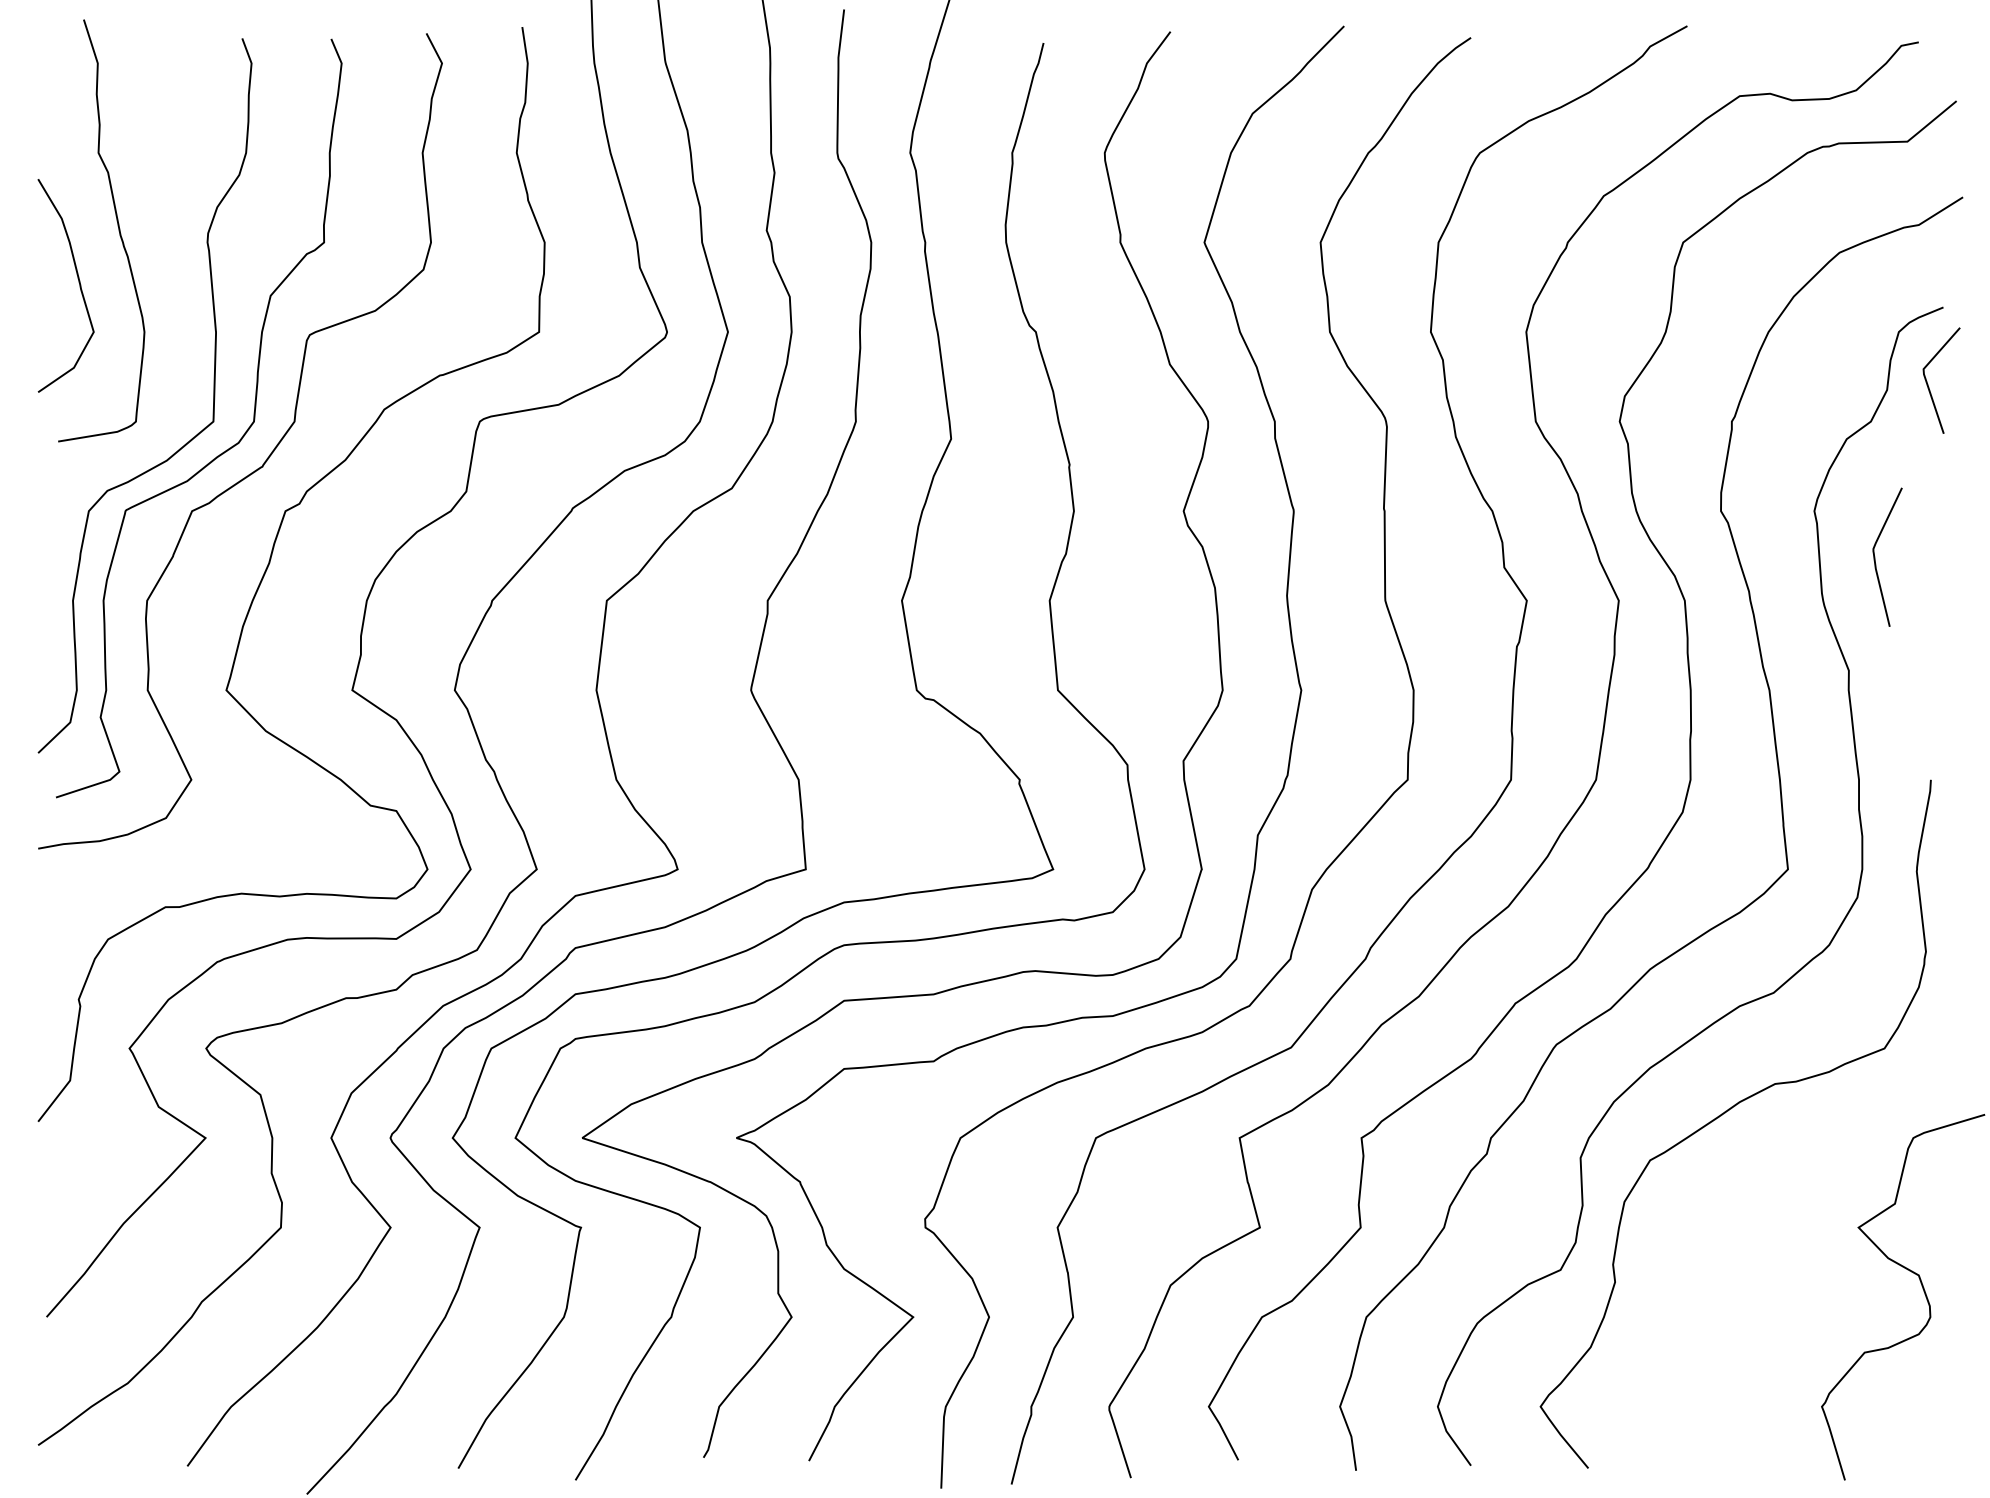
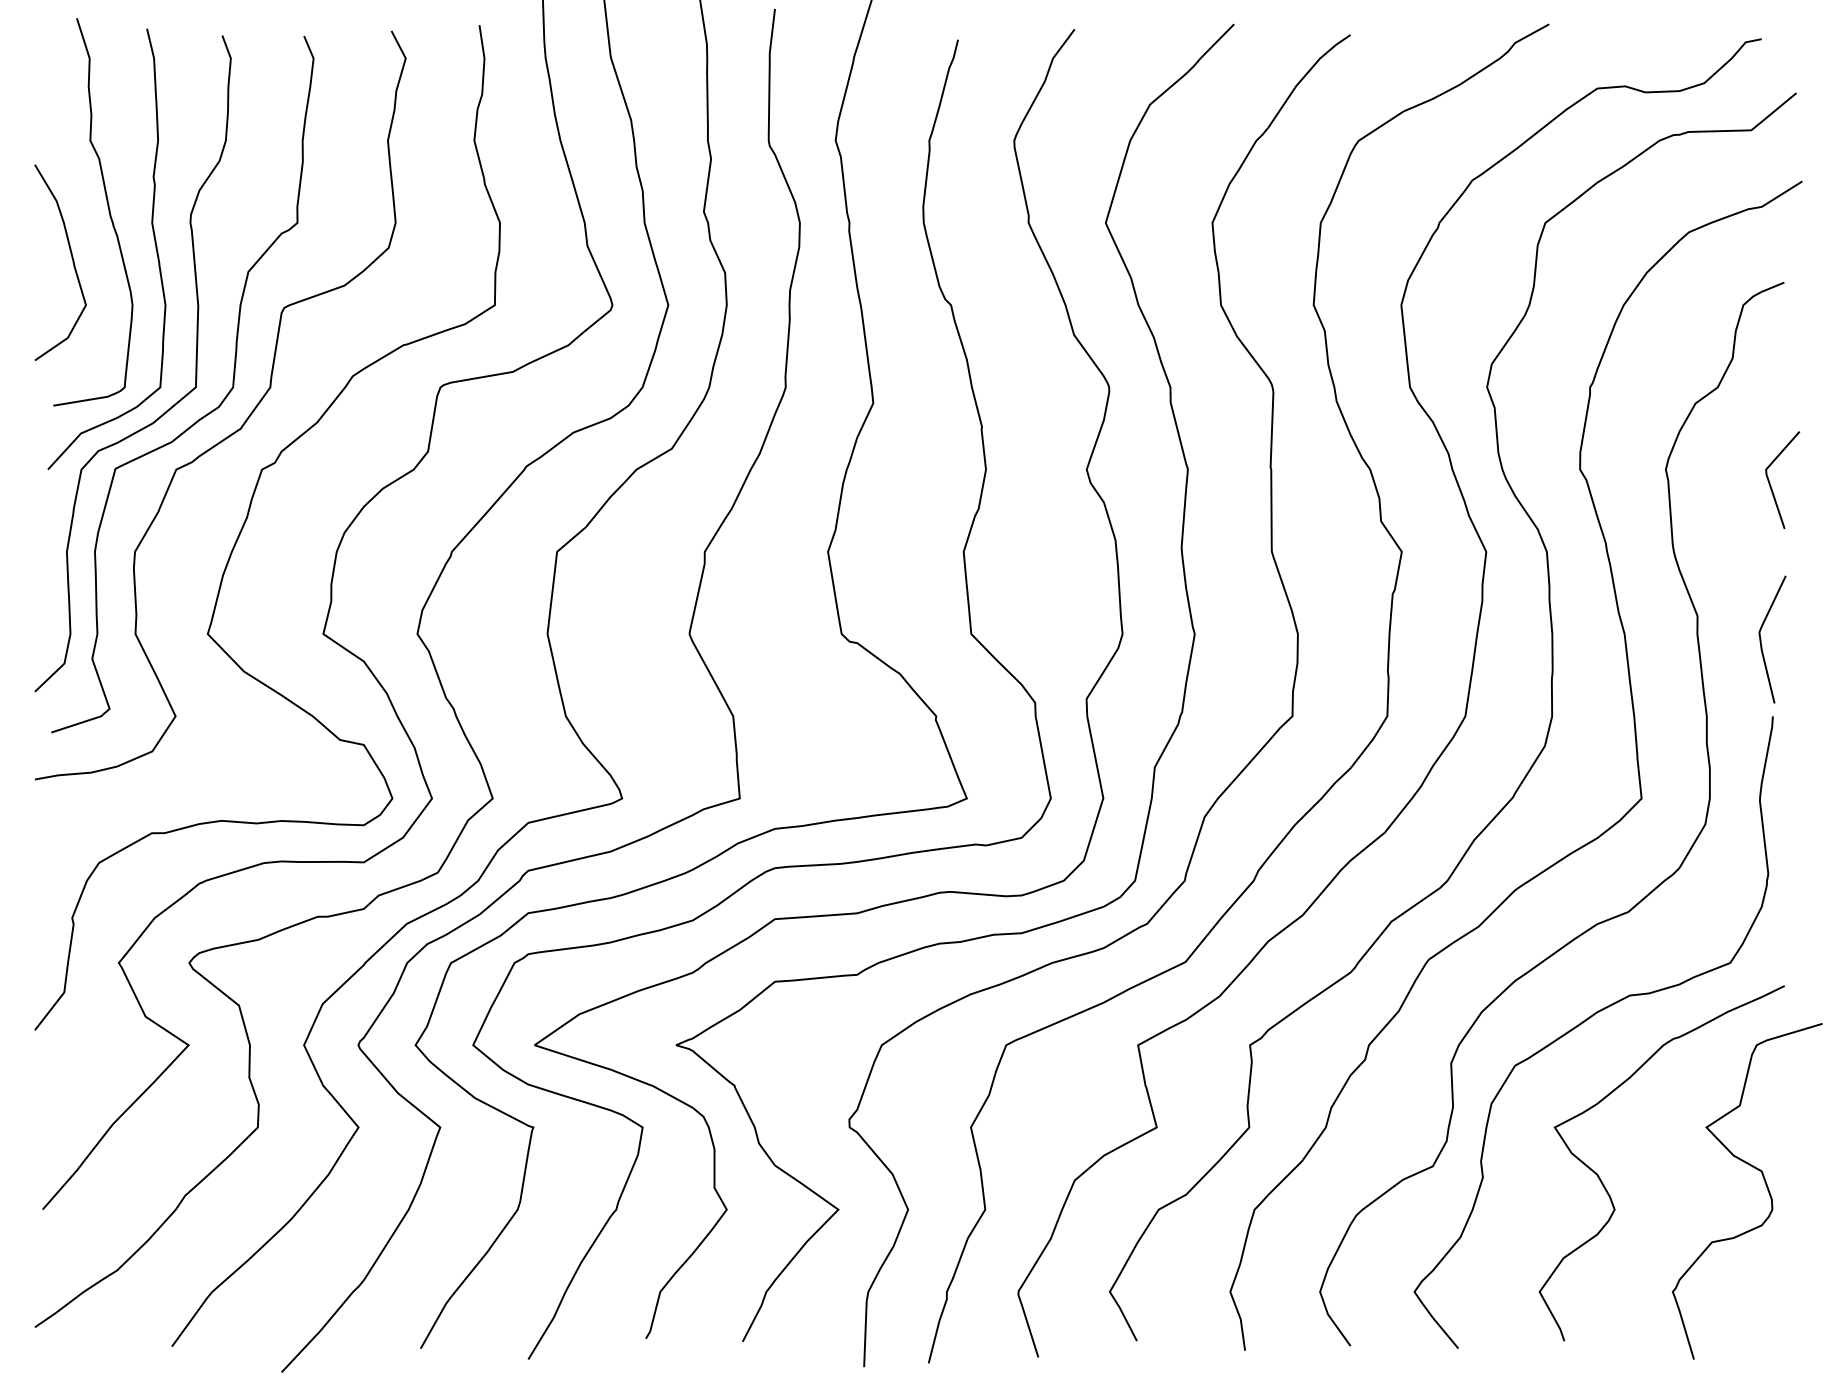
curve: (168, 264) -> (154, 243), added
line: (1928, 384) -> (1770, 483), moved
curve: (1875, 556) -> (1761, 638), moved
curve: (1754, 1302) -> (1610, 1196), added

